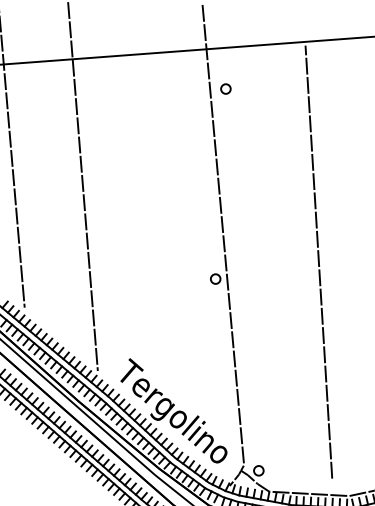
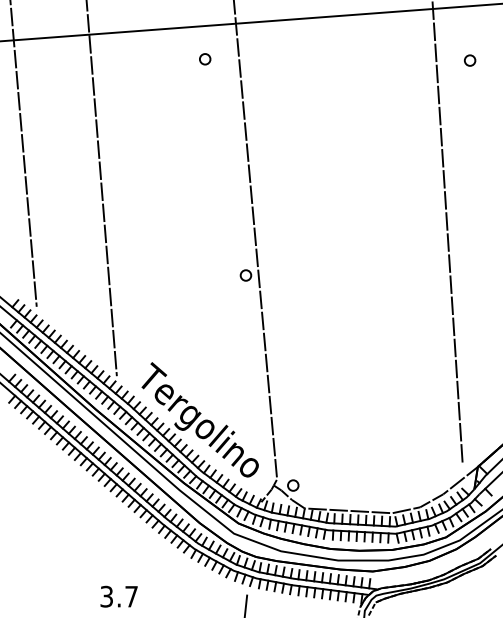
part: (226, 89) -> (205, 59), moved
line: (318, 261) -> (358, 256), removed

